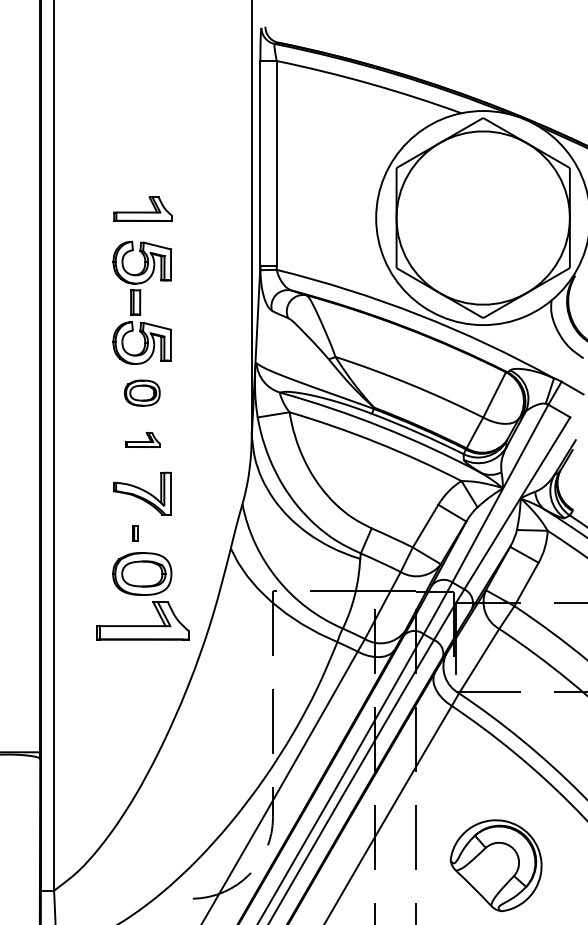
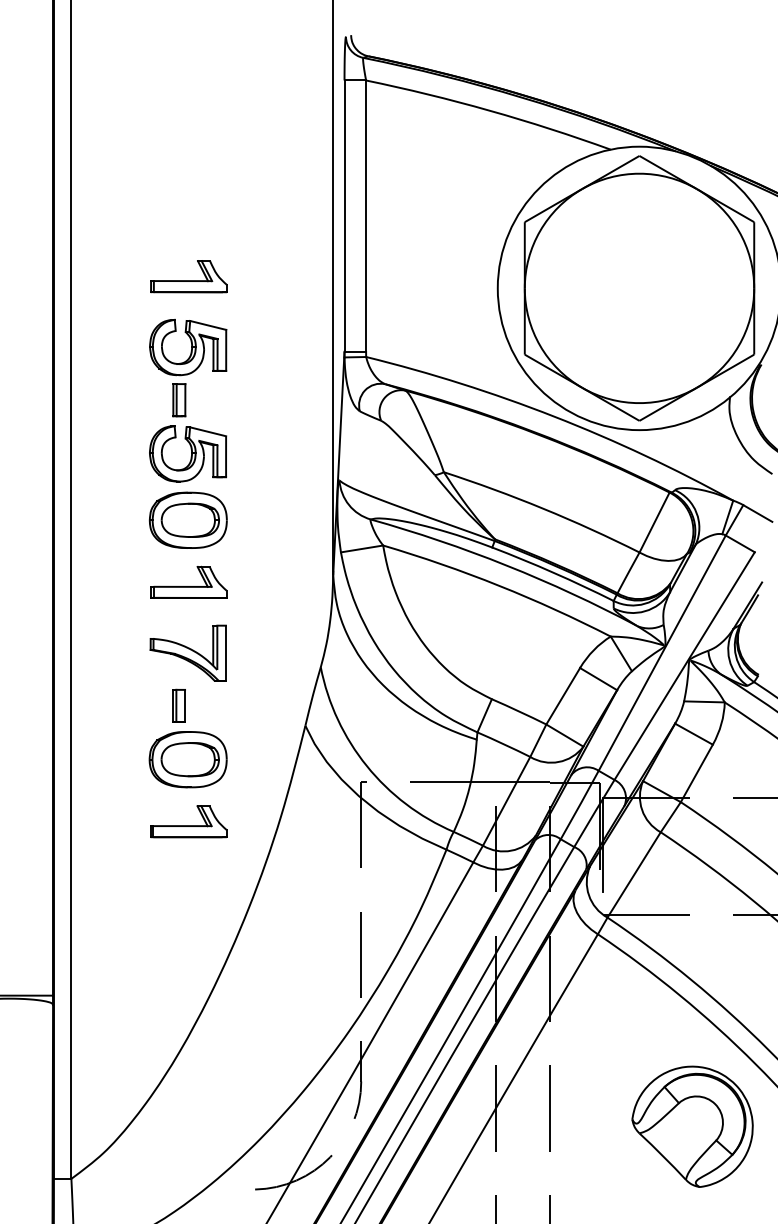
part: (141, 392) -> (187, 519), size x1.67
part: (142, 439) -> (188, 581), size x1.67
part: (134, 533) -> (178, 705), size x1.67
part: (142, 620) -> (188, 821), size x0.62
part: (496, 865) -> (692, 1126), moved

